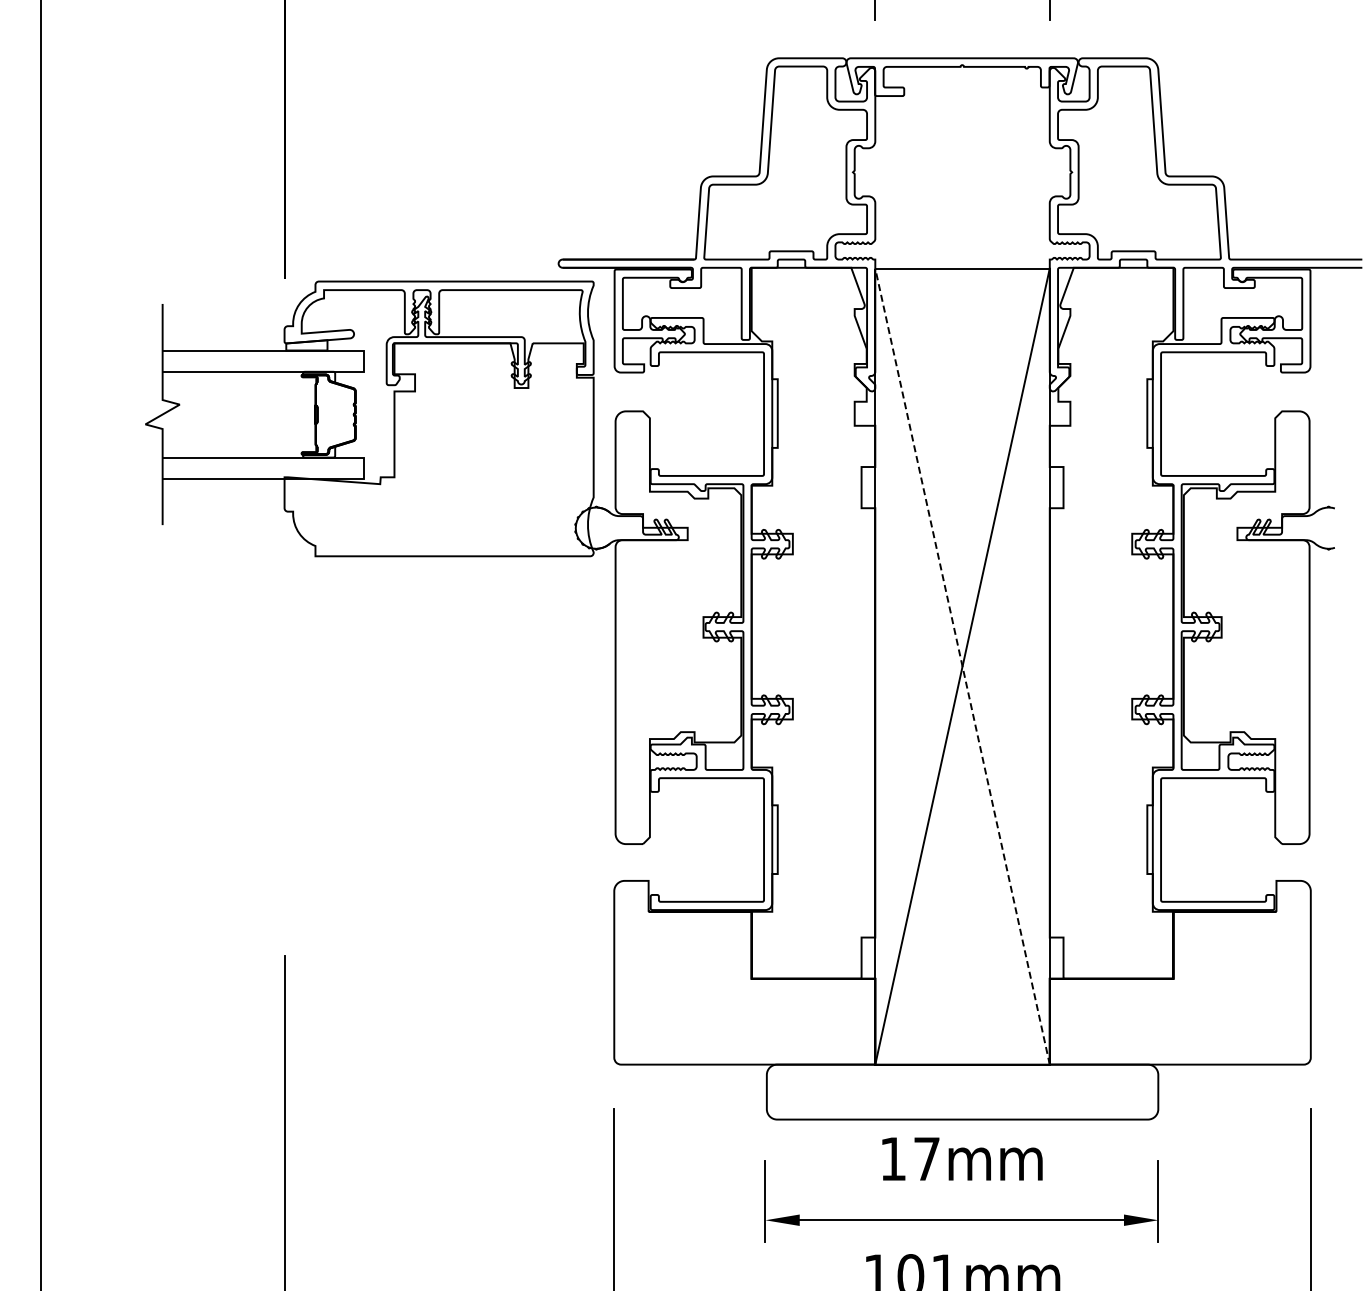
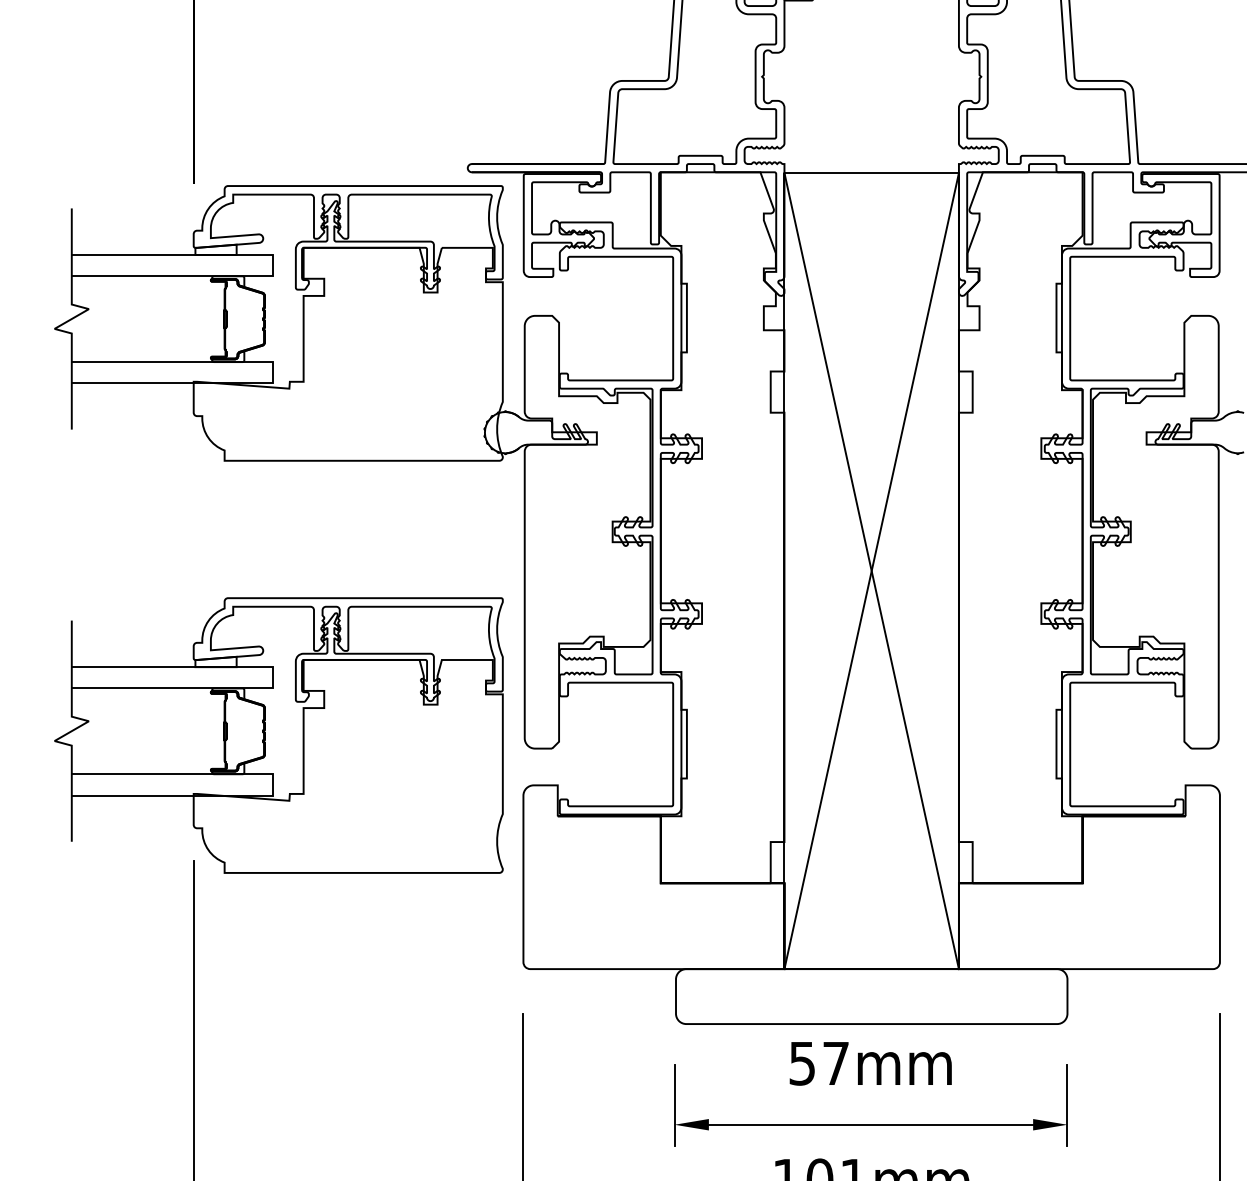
line: (962, 666) -> (871, 570), dashed -> solid
part: (369, 830) -> (278, 734), added
text: (892, 1159) -> (801, 1063), 17mm -> 57mm

